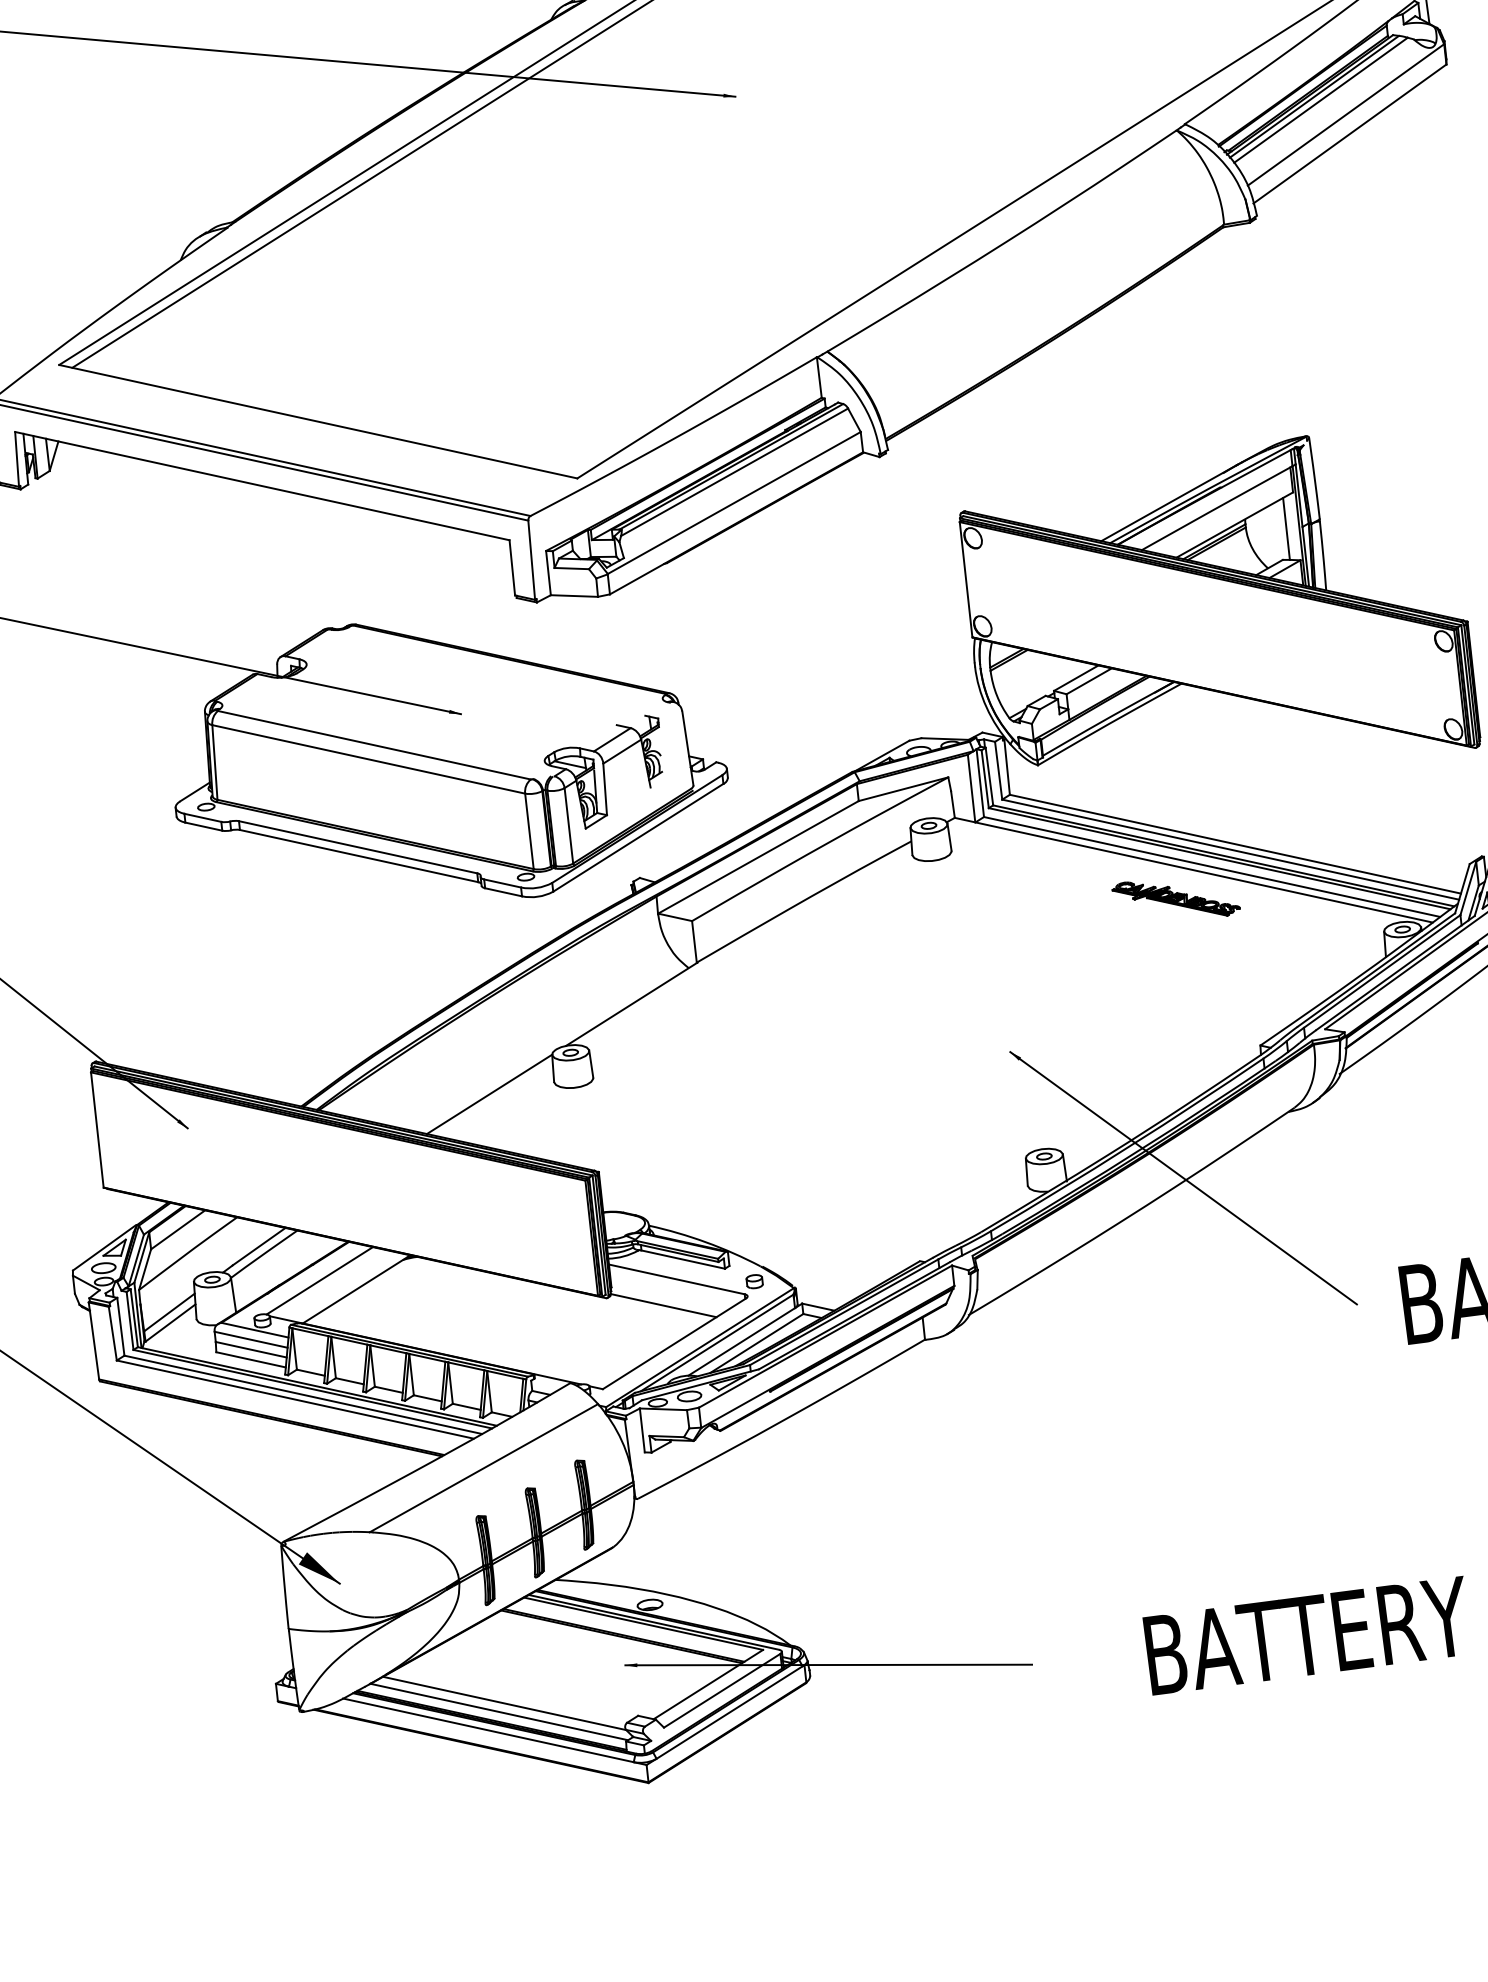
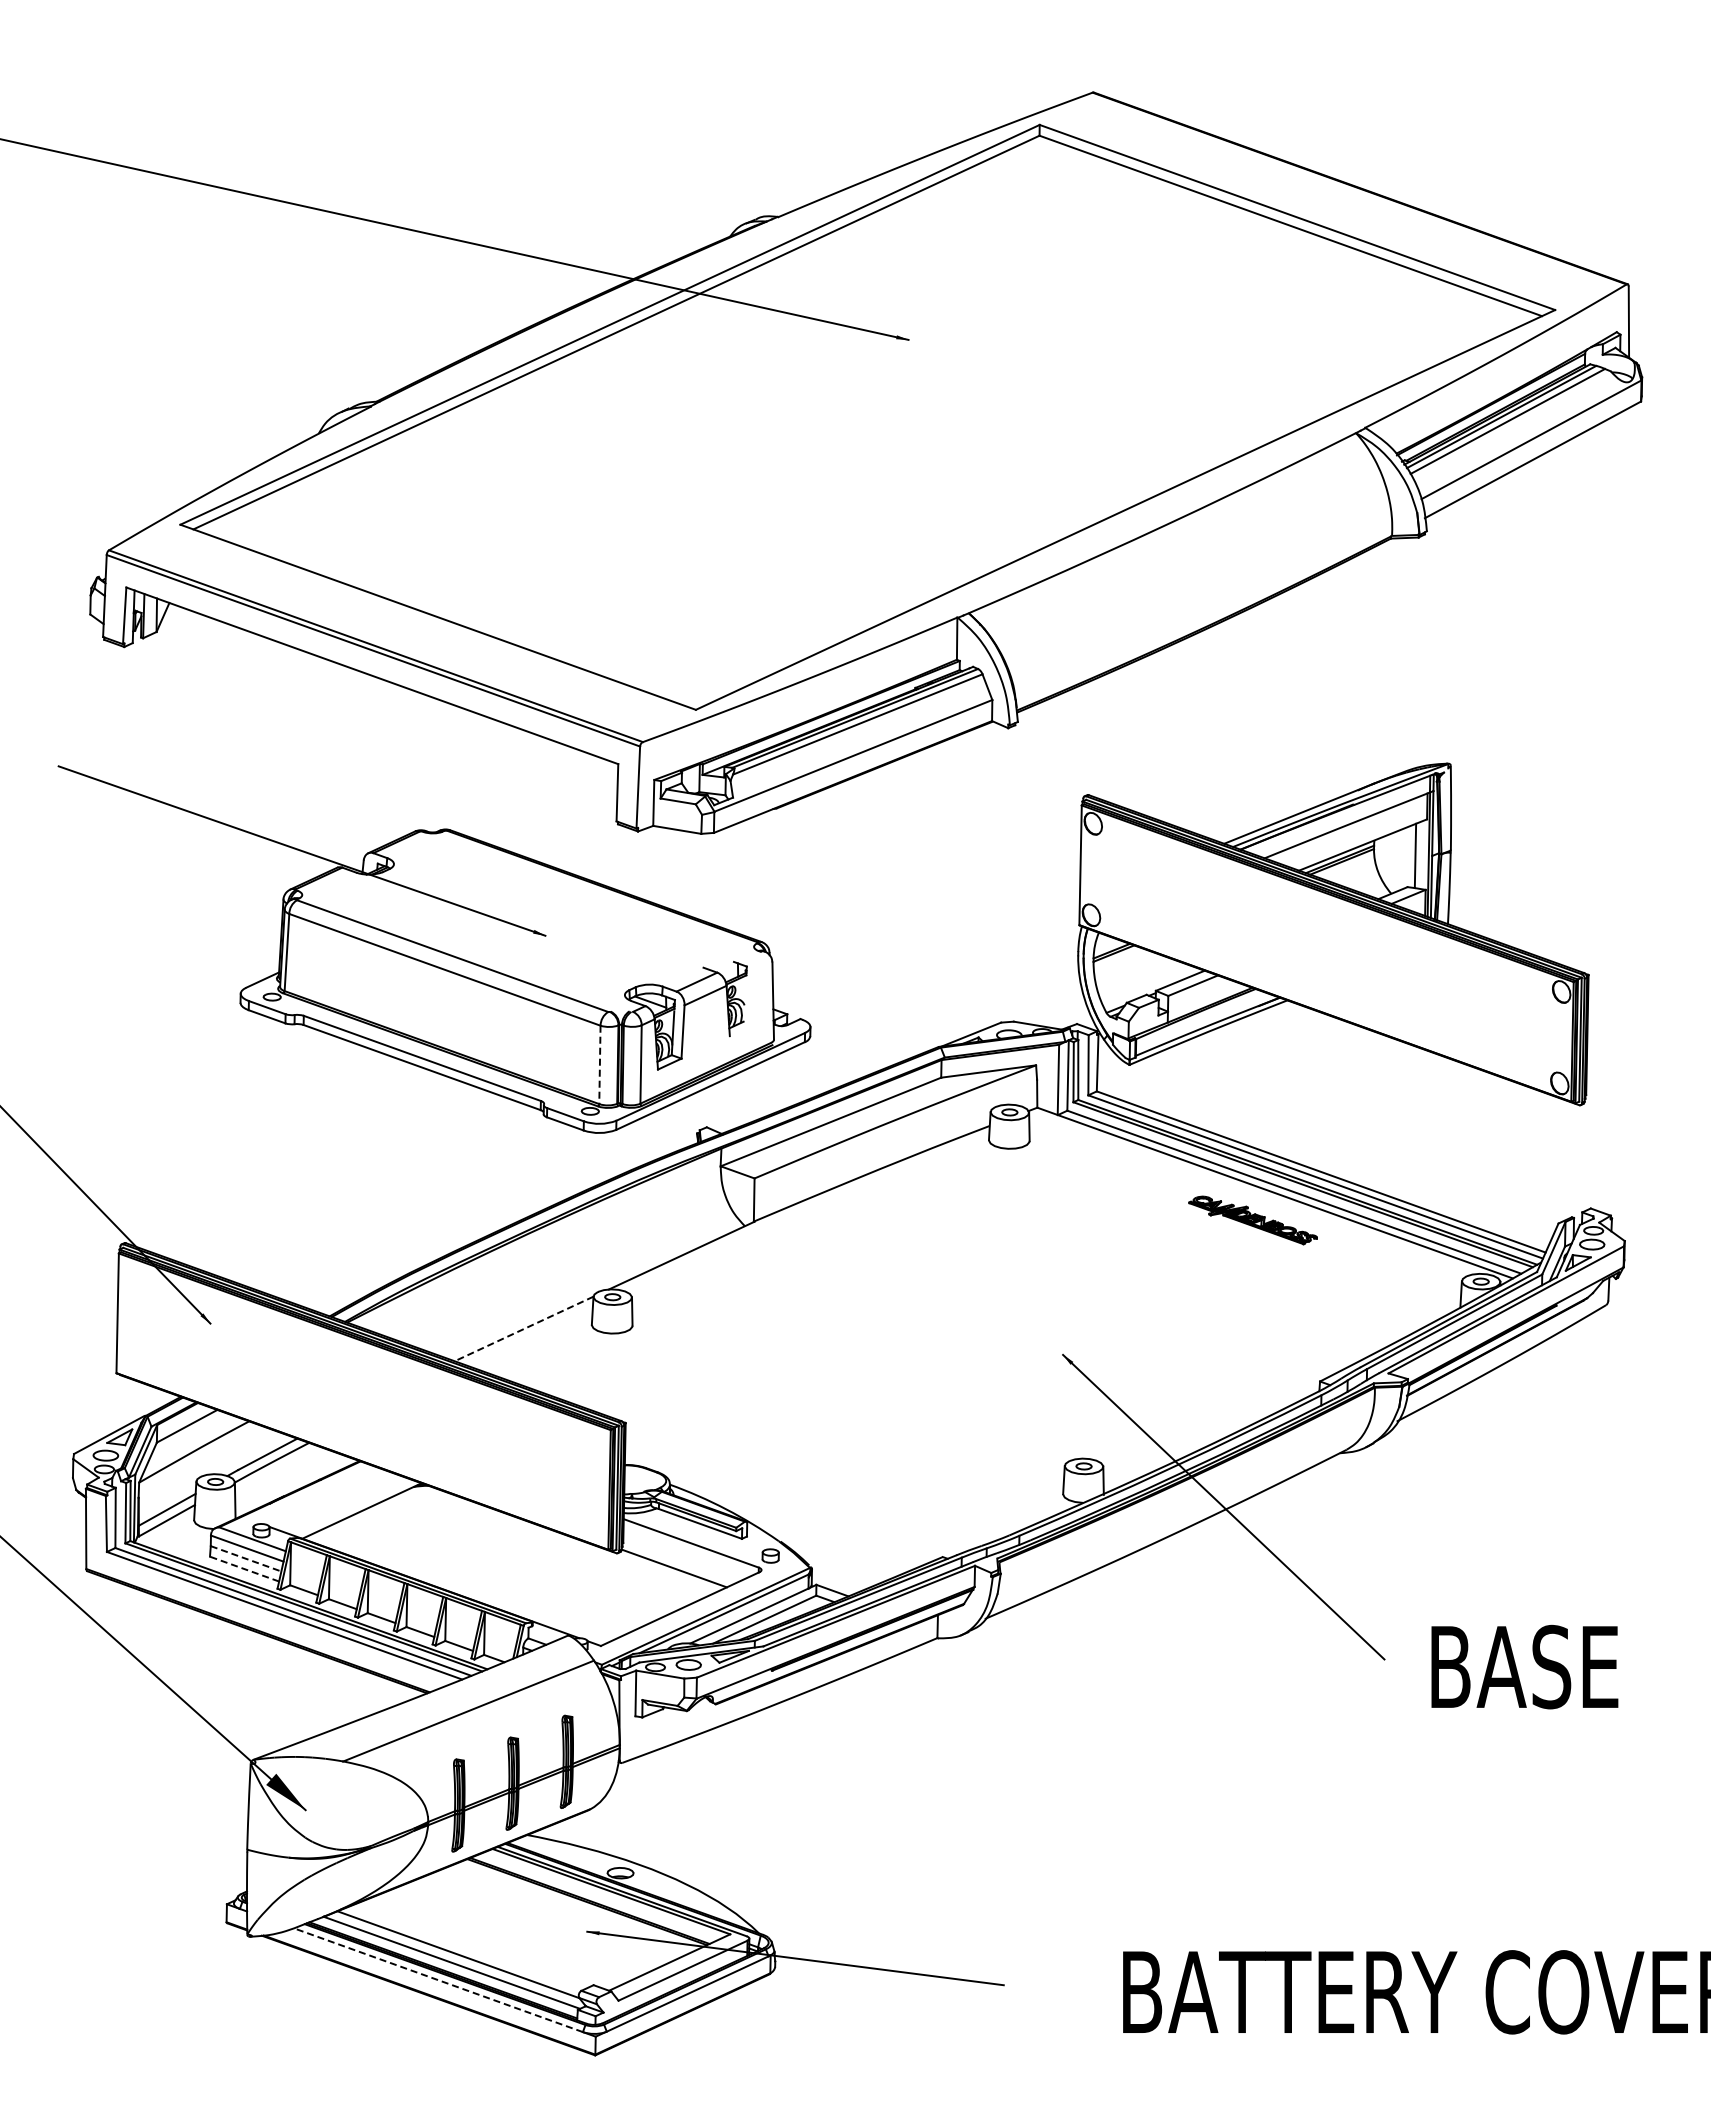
line: (529, 831) -> (599, 1065), solid -> dashed
line: (489, 1093) -> (524, 1328), solid -> dashed
line: (319, 1280) -> (325, 1496), removed
line: (251, 1349) -> (246, 1558), solid -> dashed
line: (251, 1360) -> (244, 1569), solid -> dashed
line: (488, 1730) -> (438, 1980), solid -> dashed

